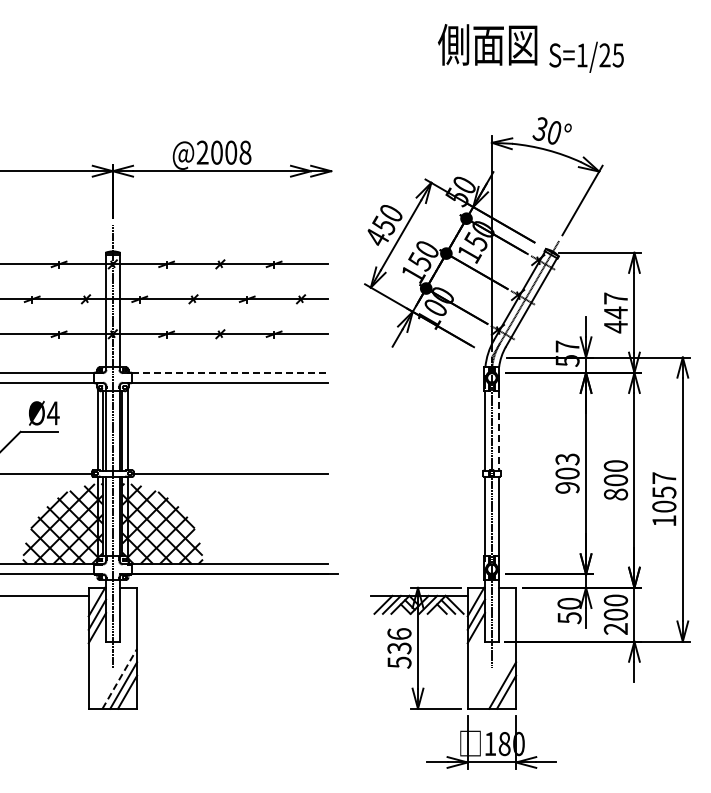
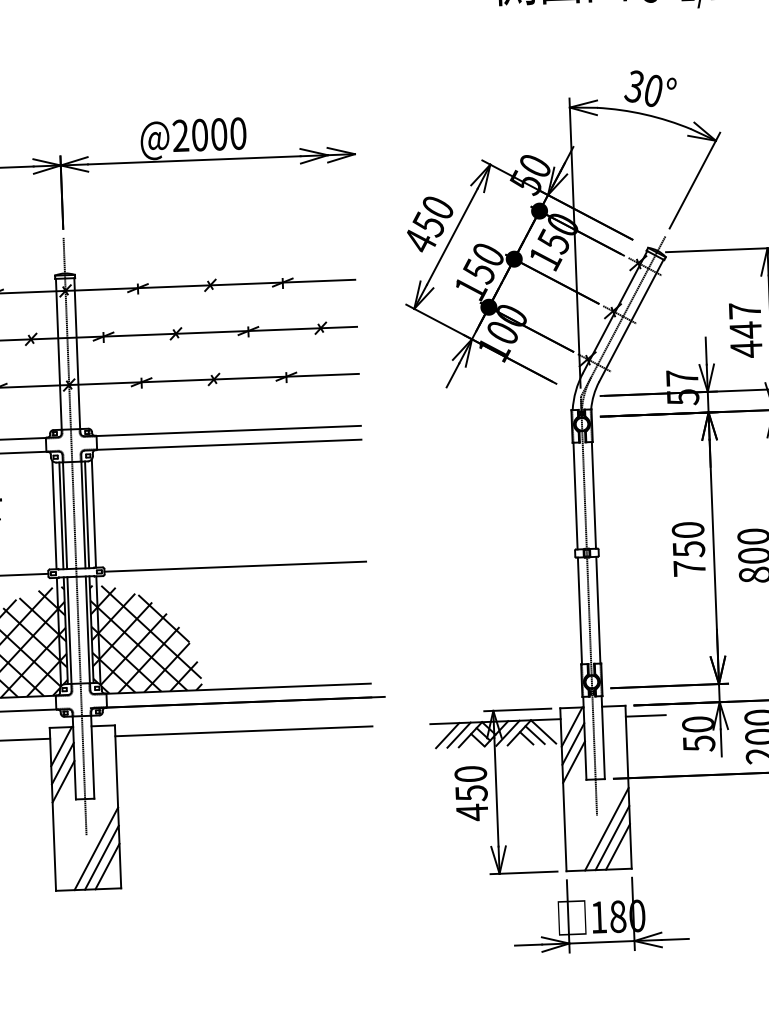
text: (245, 152) -> (238, 133), @2008 -> @2000
line: (230, 372) -> (229, 430), dashed -> solid
line: (498, 430) -> (593, 494), dashed -> solid
text: (567, 473) -> (688, 549), 903 -> 750
line: (232, 595) -> (243, 730), added
line: (530, 595) -> (645, 715), added
text: (399, 648) -> (471, 793), 536 -> 450
line: (119, 678) -> (95, 848), dashed -> solid
line: (498, 678) -> (606, 828), added

